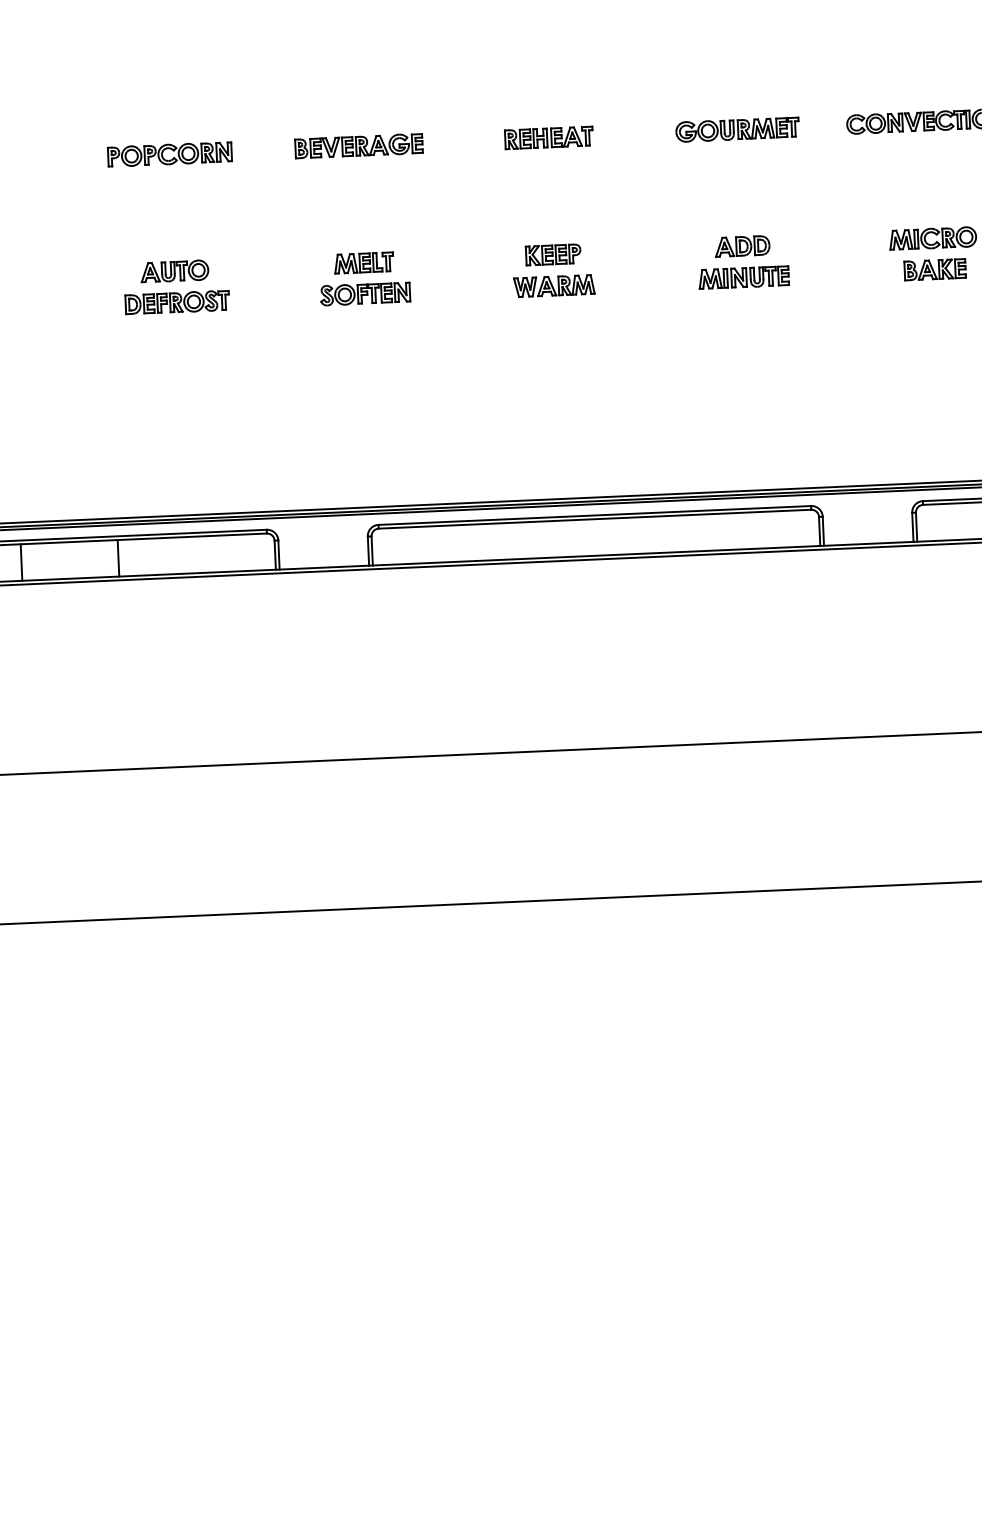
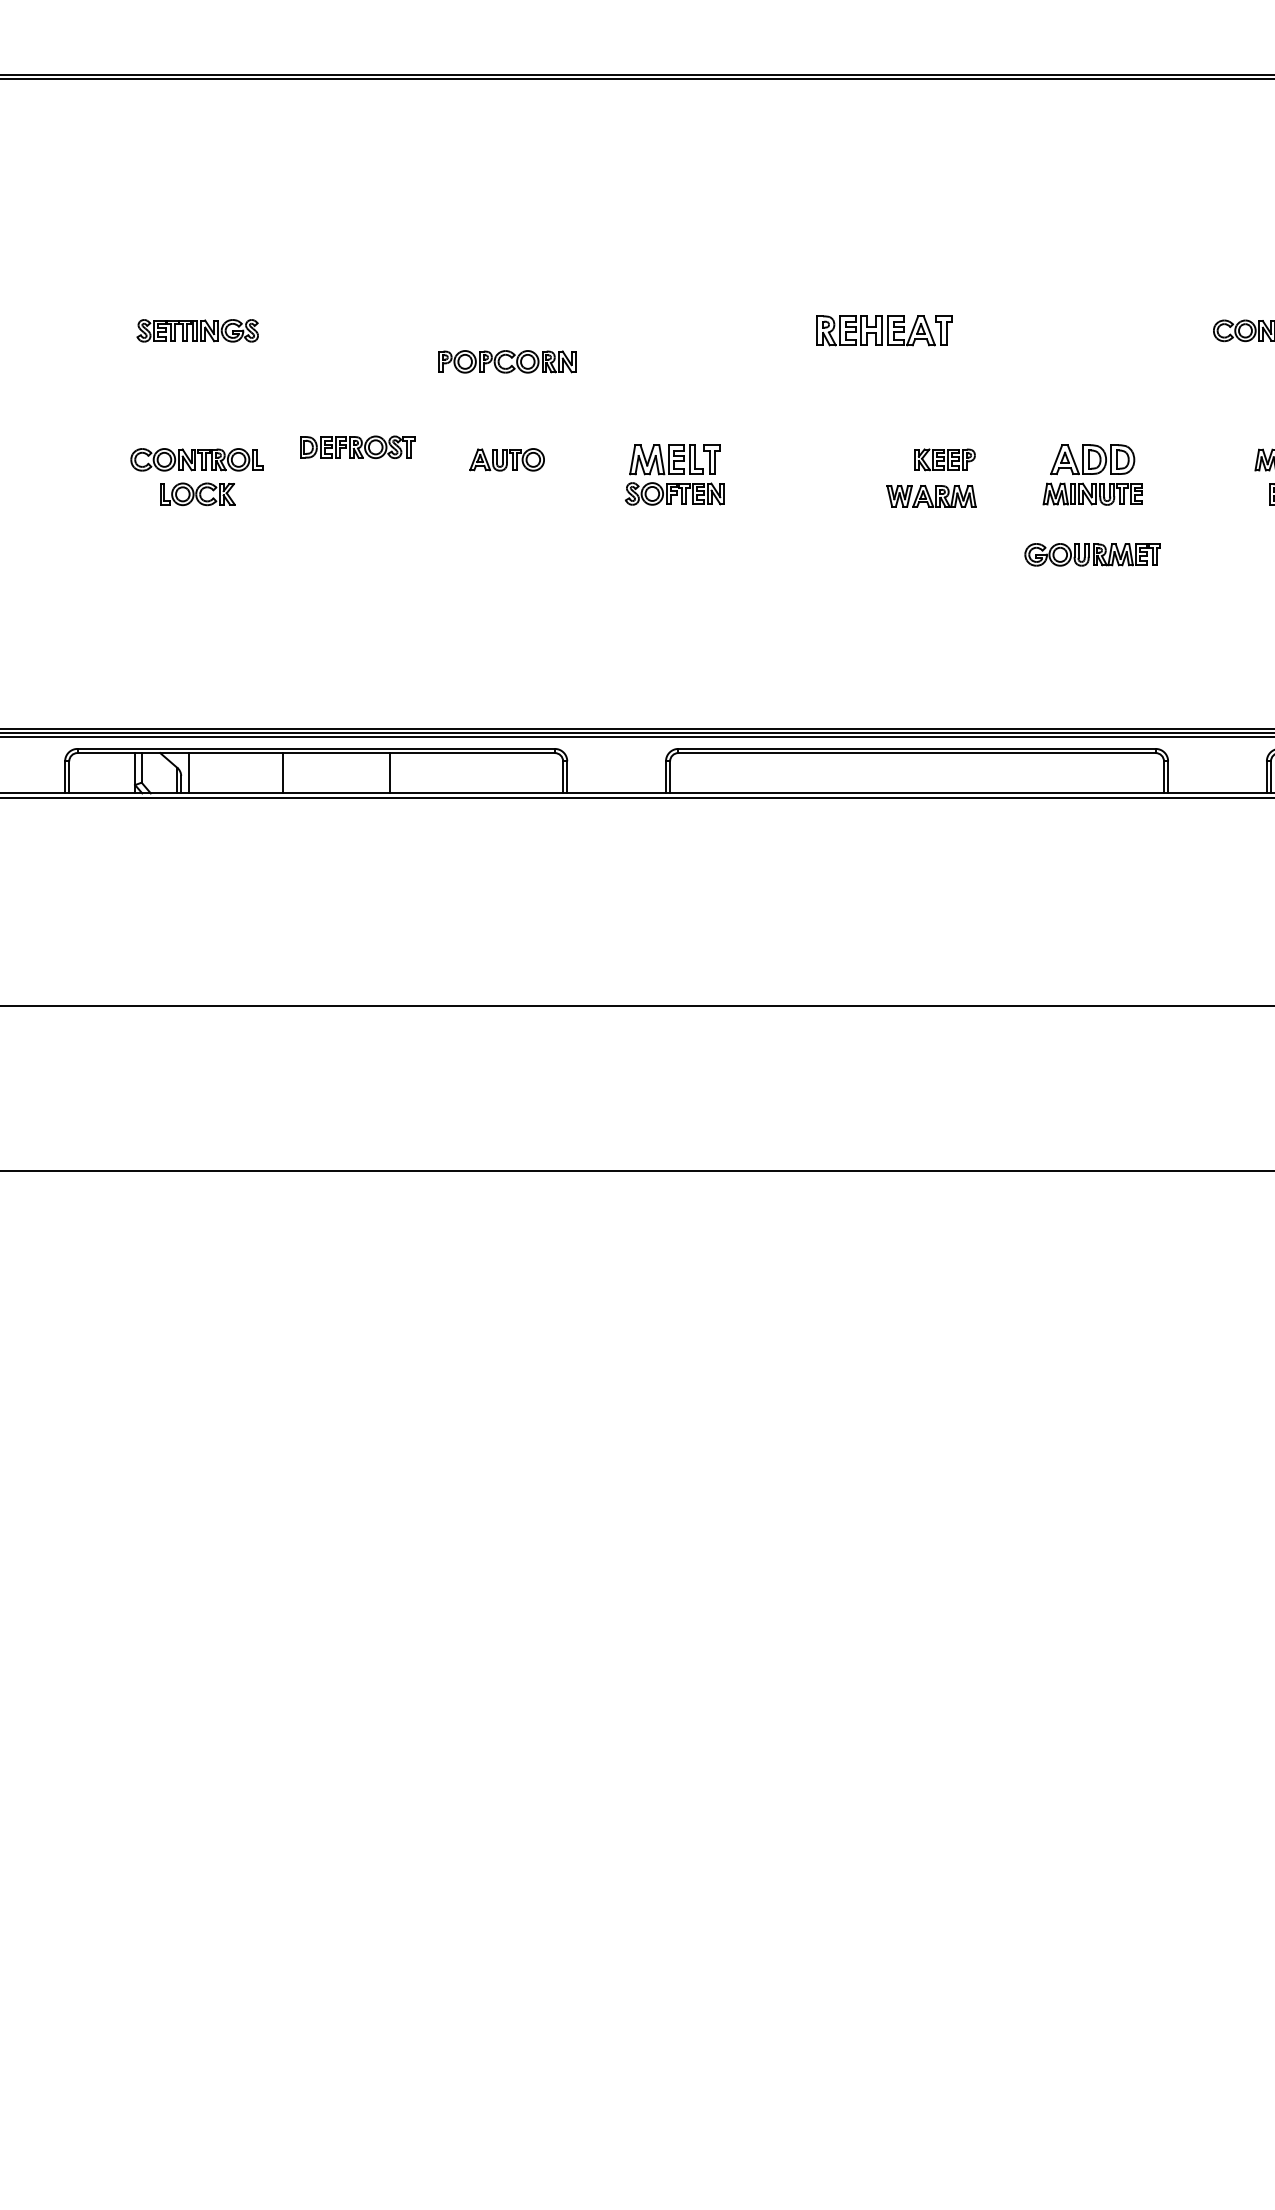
part: (737, 129) -> (1092, 554), moved
part: (548, 137) -> (884, 330), size x1.4
part: (358, 145) -> (674, 330), removed
part: (170, 154) -> (507, 361), moved
part: (742, 246) -> (1092, 459), size x1.4
part: (552, 254) -> (944, 459), moved
part: (363, 262) -> (674, 459), size x1.4
part: (174, 271) -> (506, 459), moved
part: (554, 286) -> (931, 496), moved
part: (177, 302) -> (357, 447), moved

